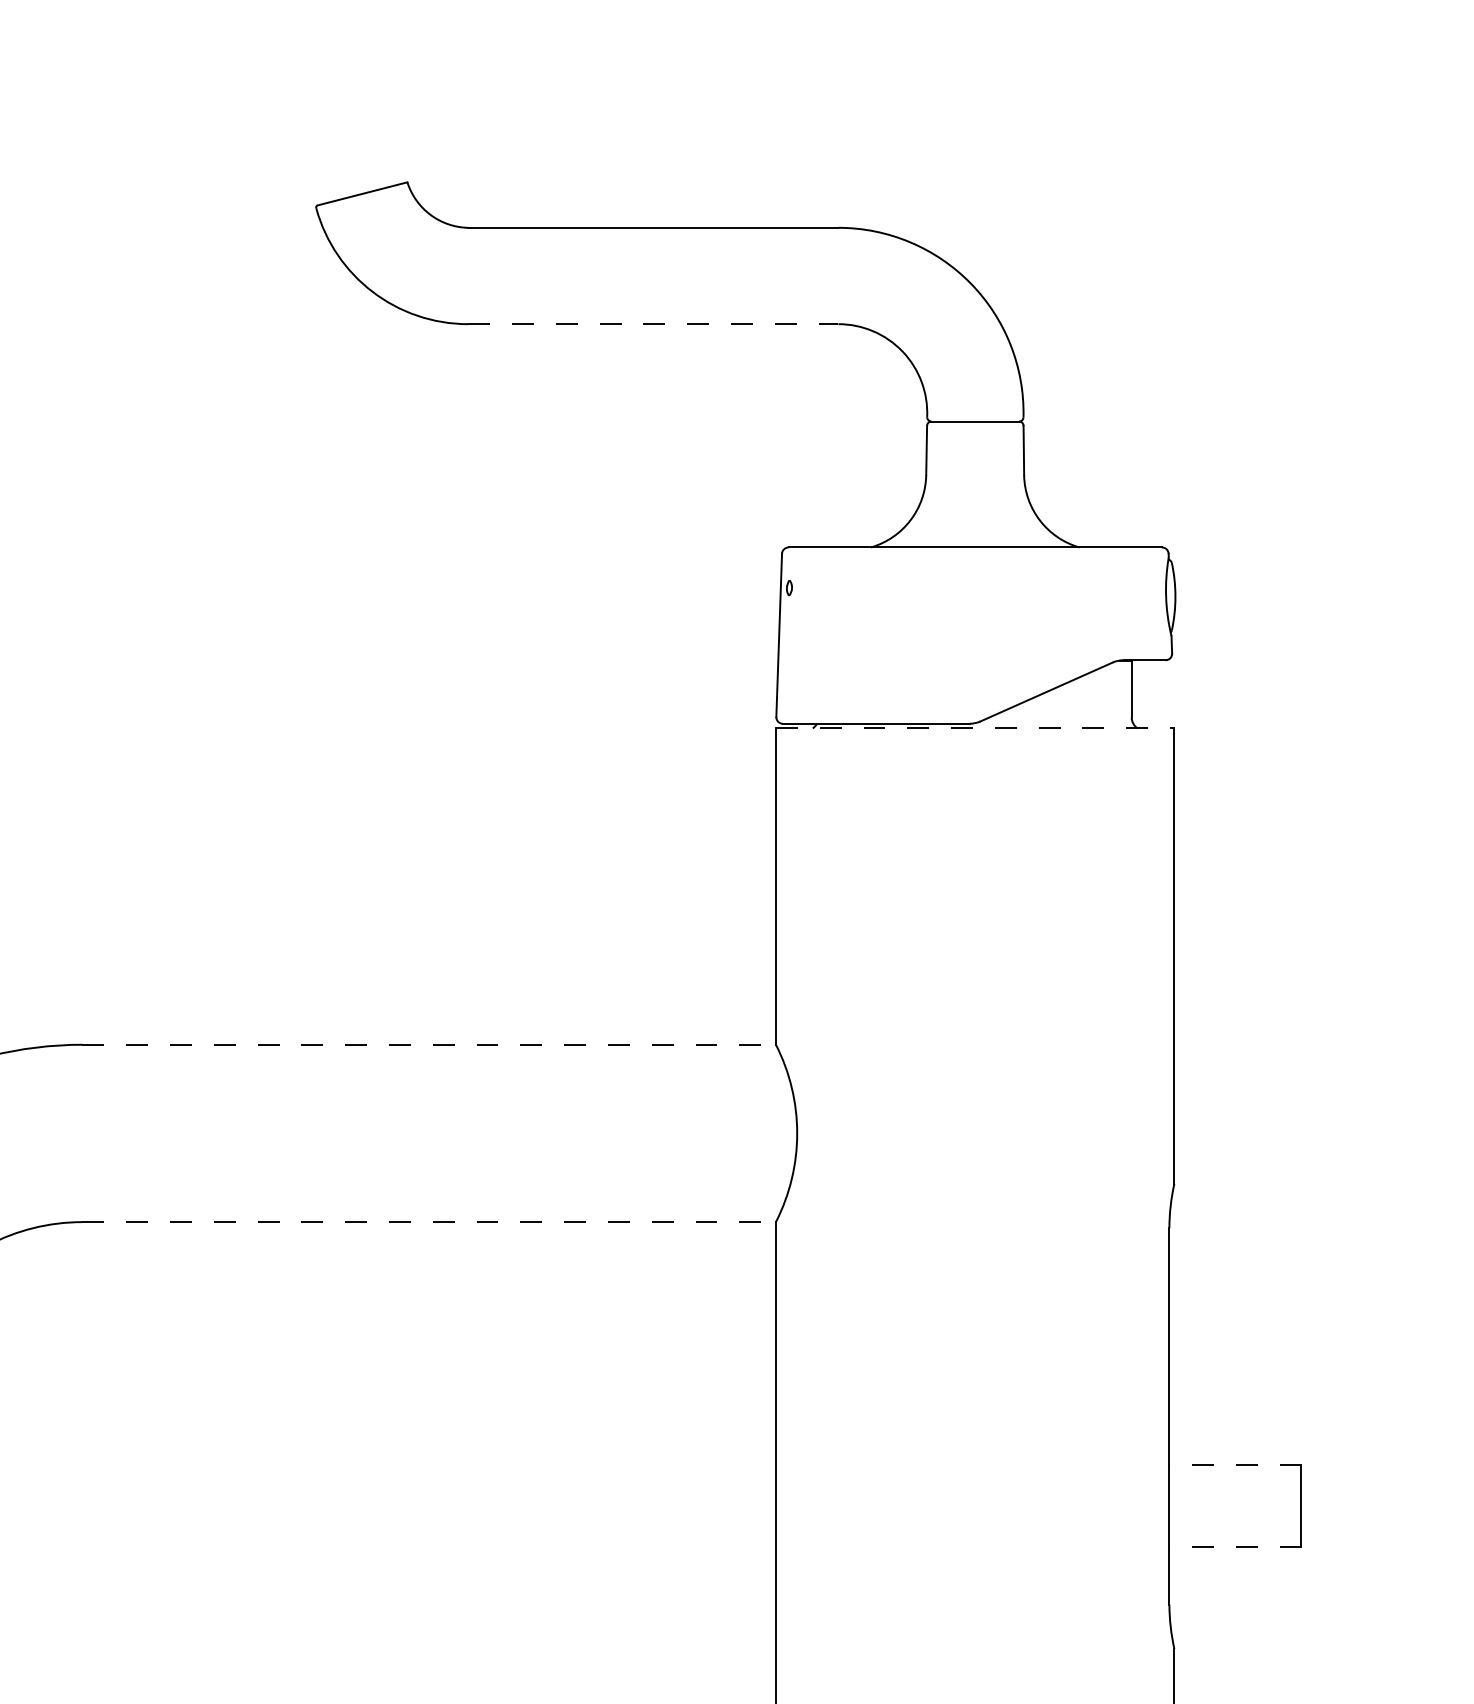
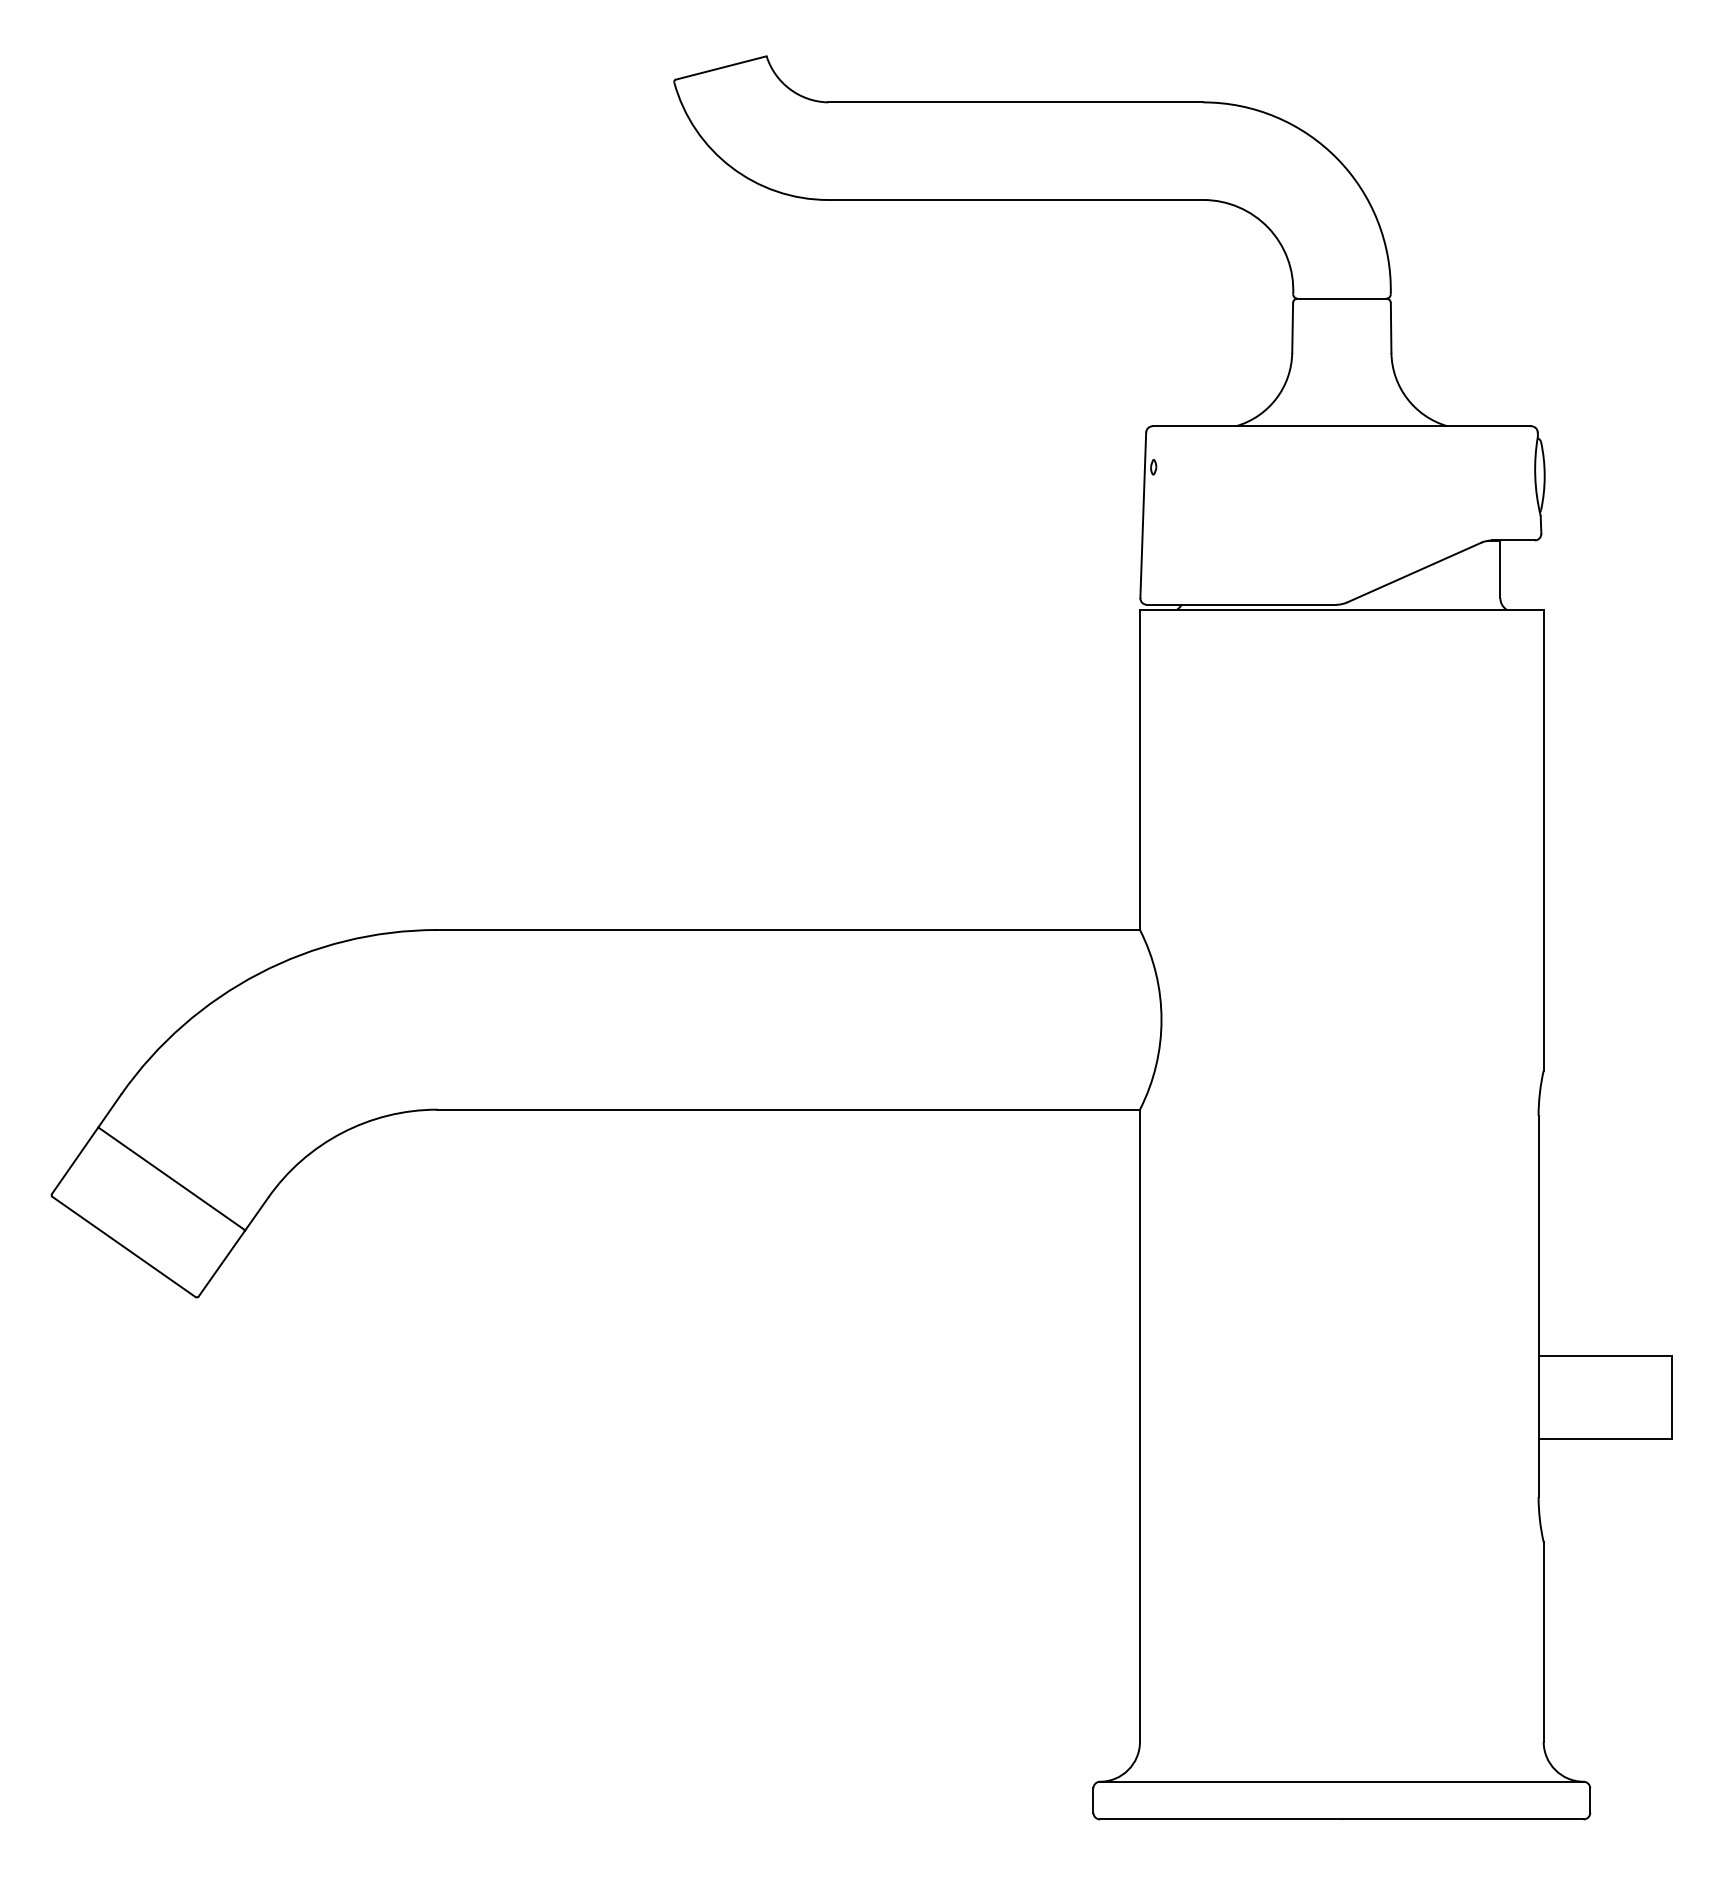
line: (654, 323) -> (1016, 199), dashed -> solid
line: (974, 728) -> (1341, 609), dashed -> solid
line: (429, 1045) -> (789, 930), dashed -> solid
line: (429, 1221) -> (789, 1109), dashed -> solid
line: (1235, 1464) -> (1605, 1355), dashed -> solid
line: (1235, 1546) -> (1605, 1438), dashed -> solid

